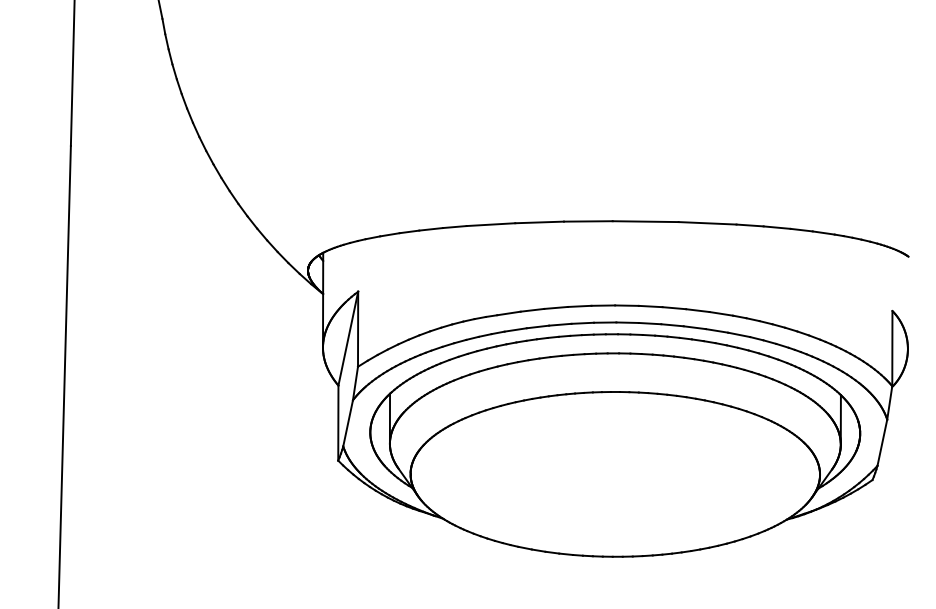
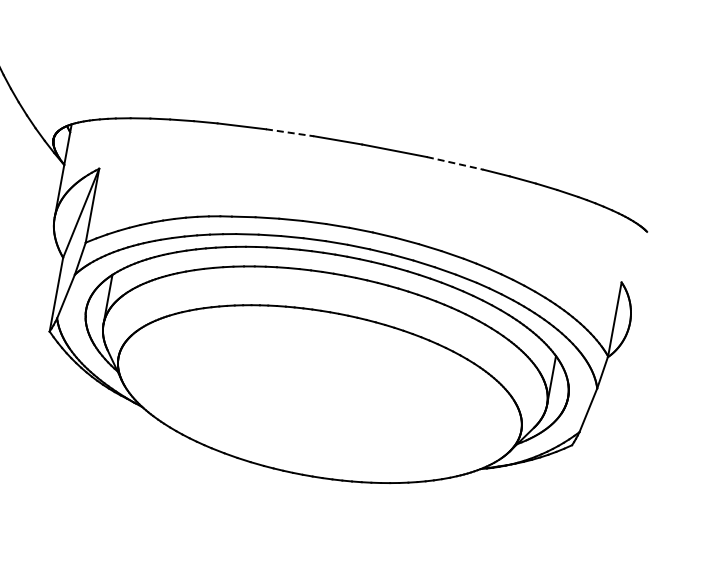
line: (540, 222) -> (290, 132), solid -> dashed
line: (707, 223) -> (455, 163), solid -> dashed

